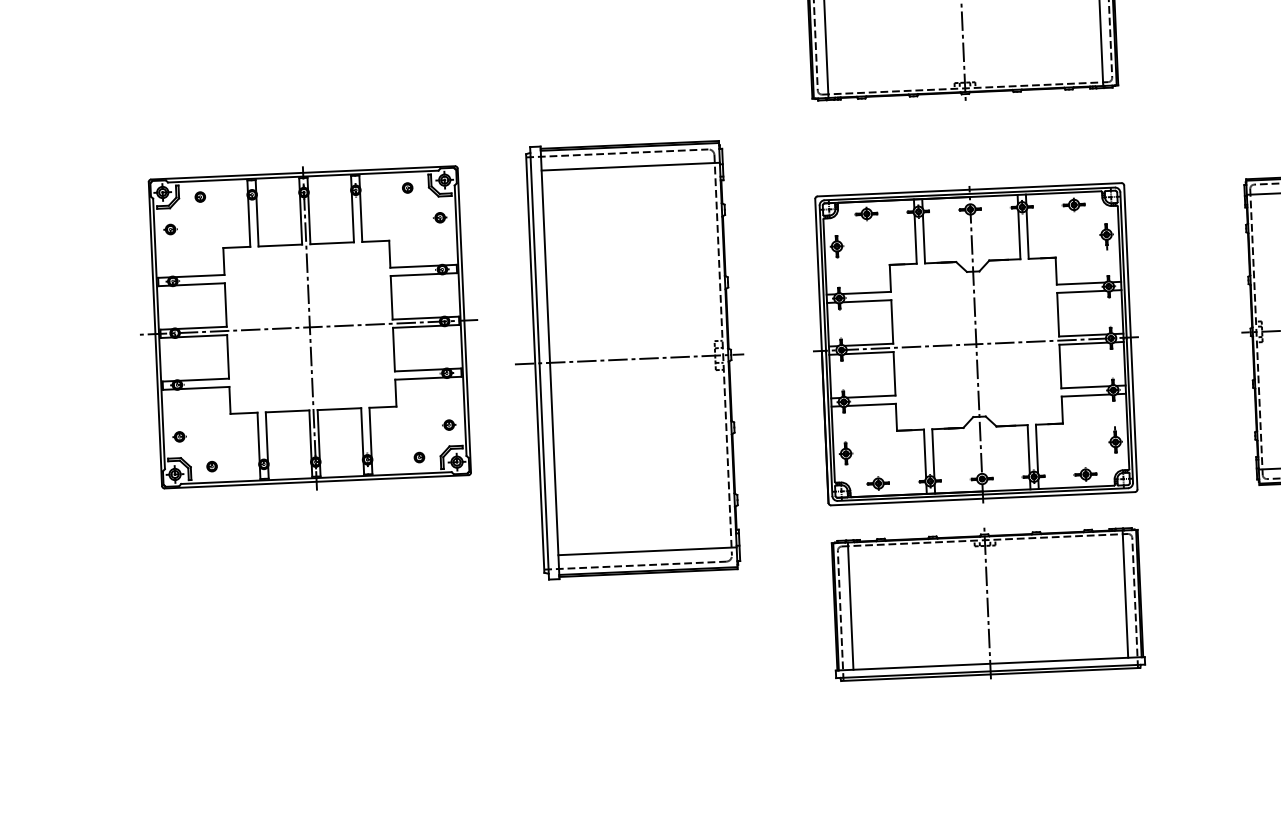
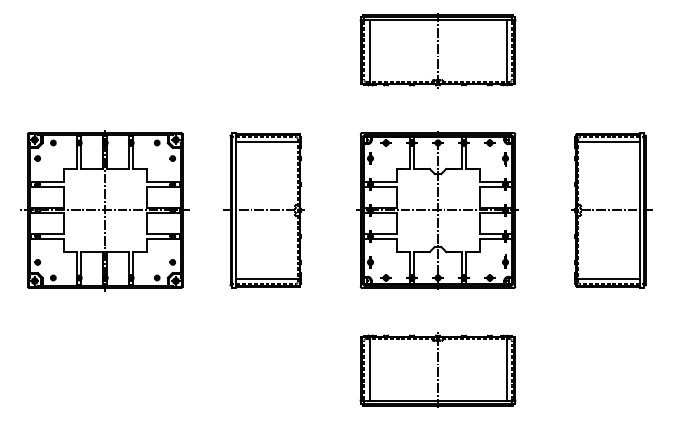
part: (308, 327) -> (104, 210), moved
part: (627, 359) -> (263, 210), size x0.71
part: (986, 601) -> (437, 369), moved

